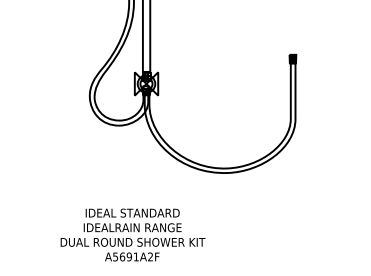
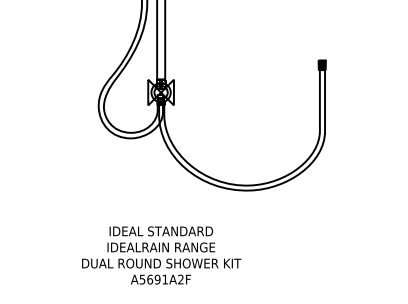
text: (132, 234) -> (161, 254), moved

